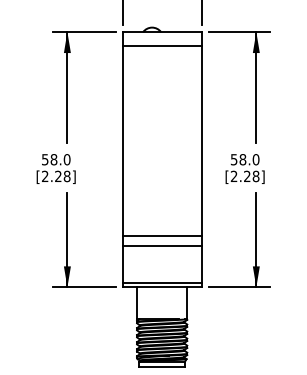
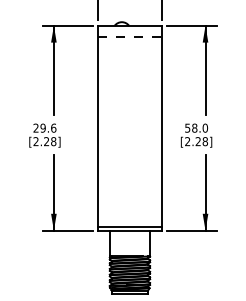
line: (162, 46) -> (130, 37), solid -> dashed
text: (56, 159) -> (45, 128), 58.0 -> 29.6
line: (161, 235) -> (129, 189), removed
line: (161, 245) -> (129, 197), removed

